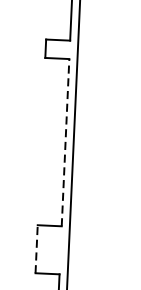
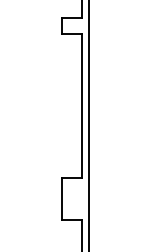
line: (65, 142) -> (82, 105), dashed -> solid
line: (36, 249) -> (61, 199), dashed -> solid

